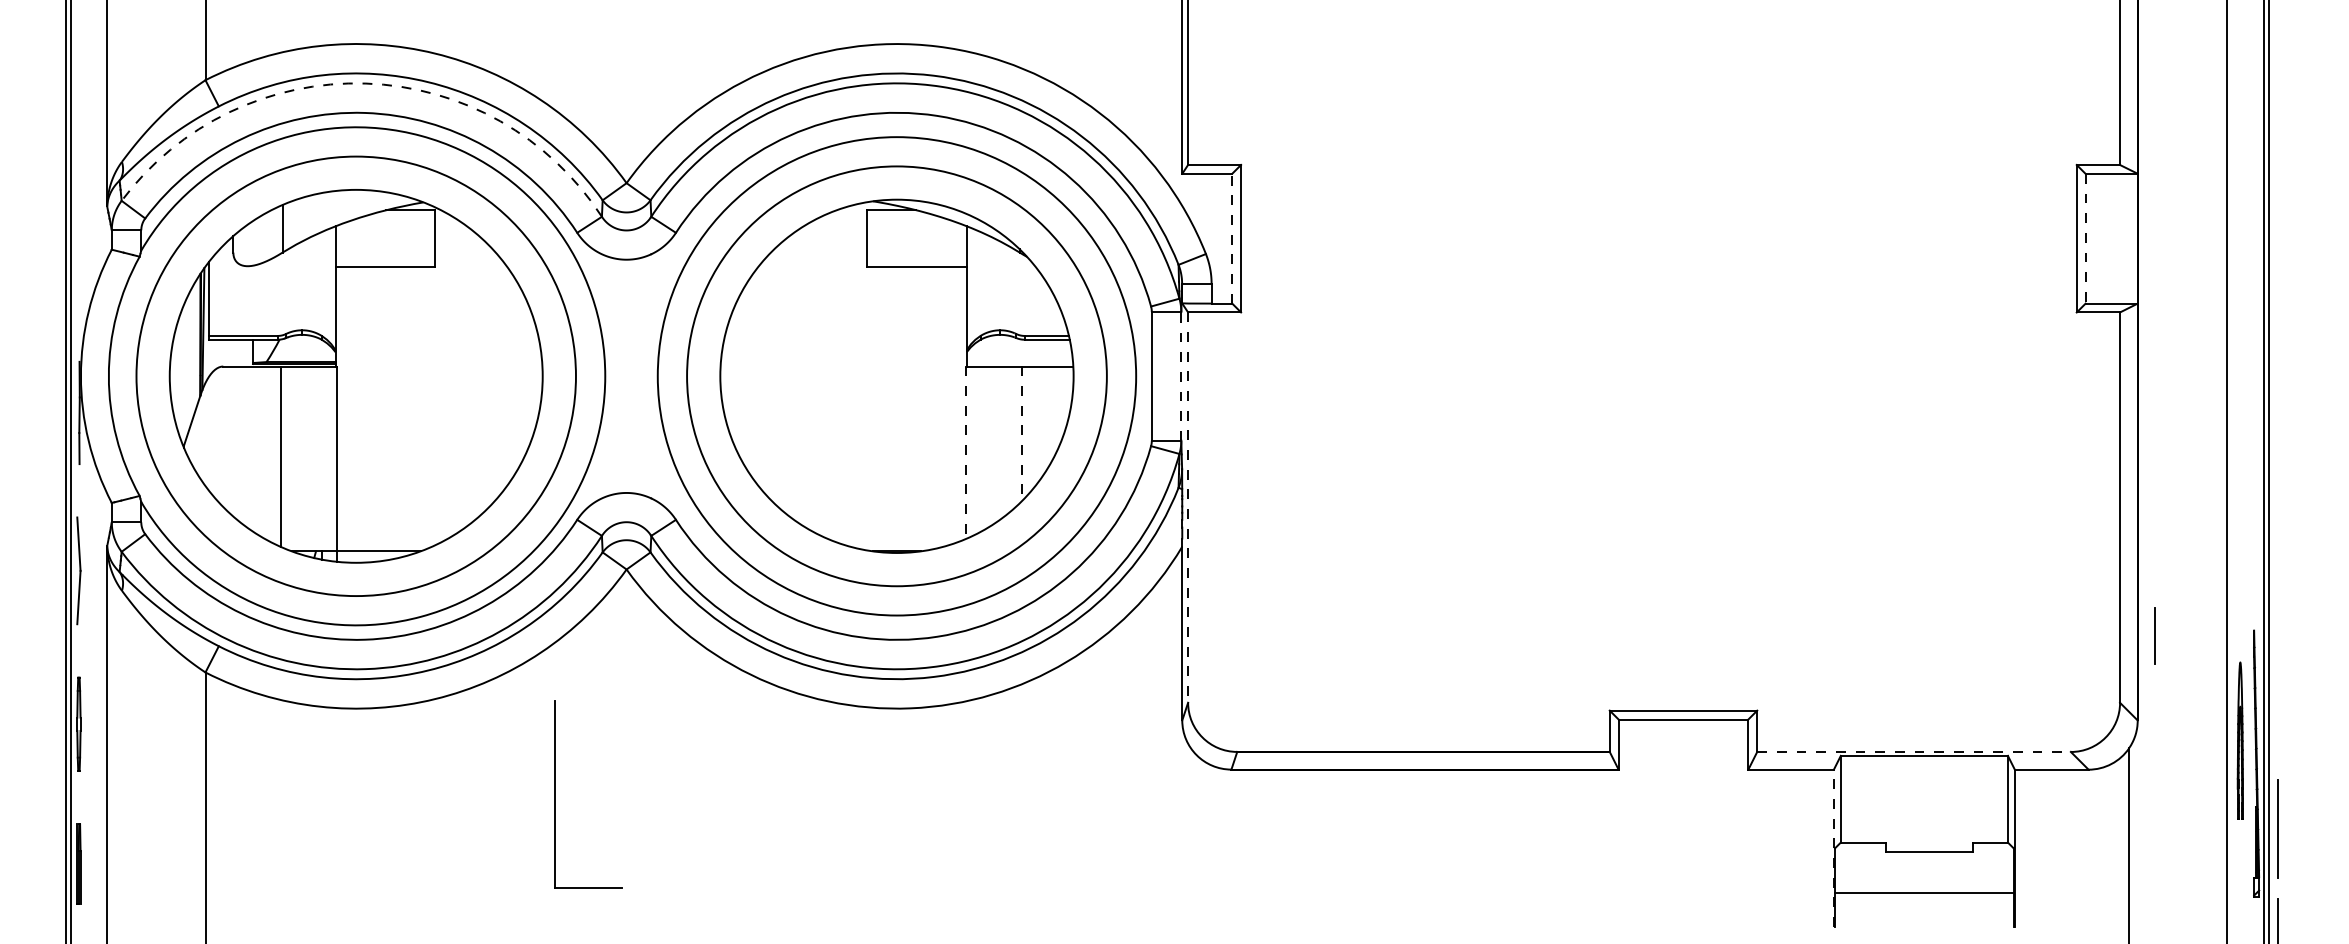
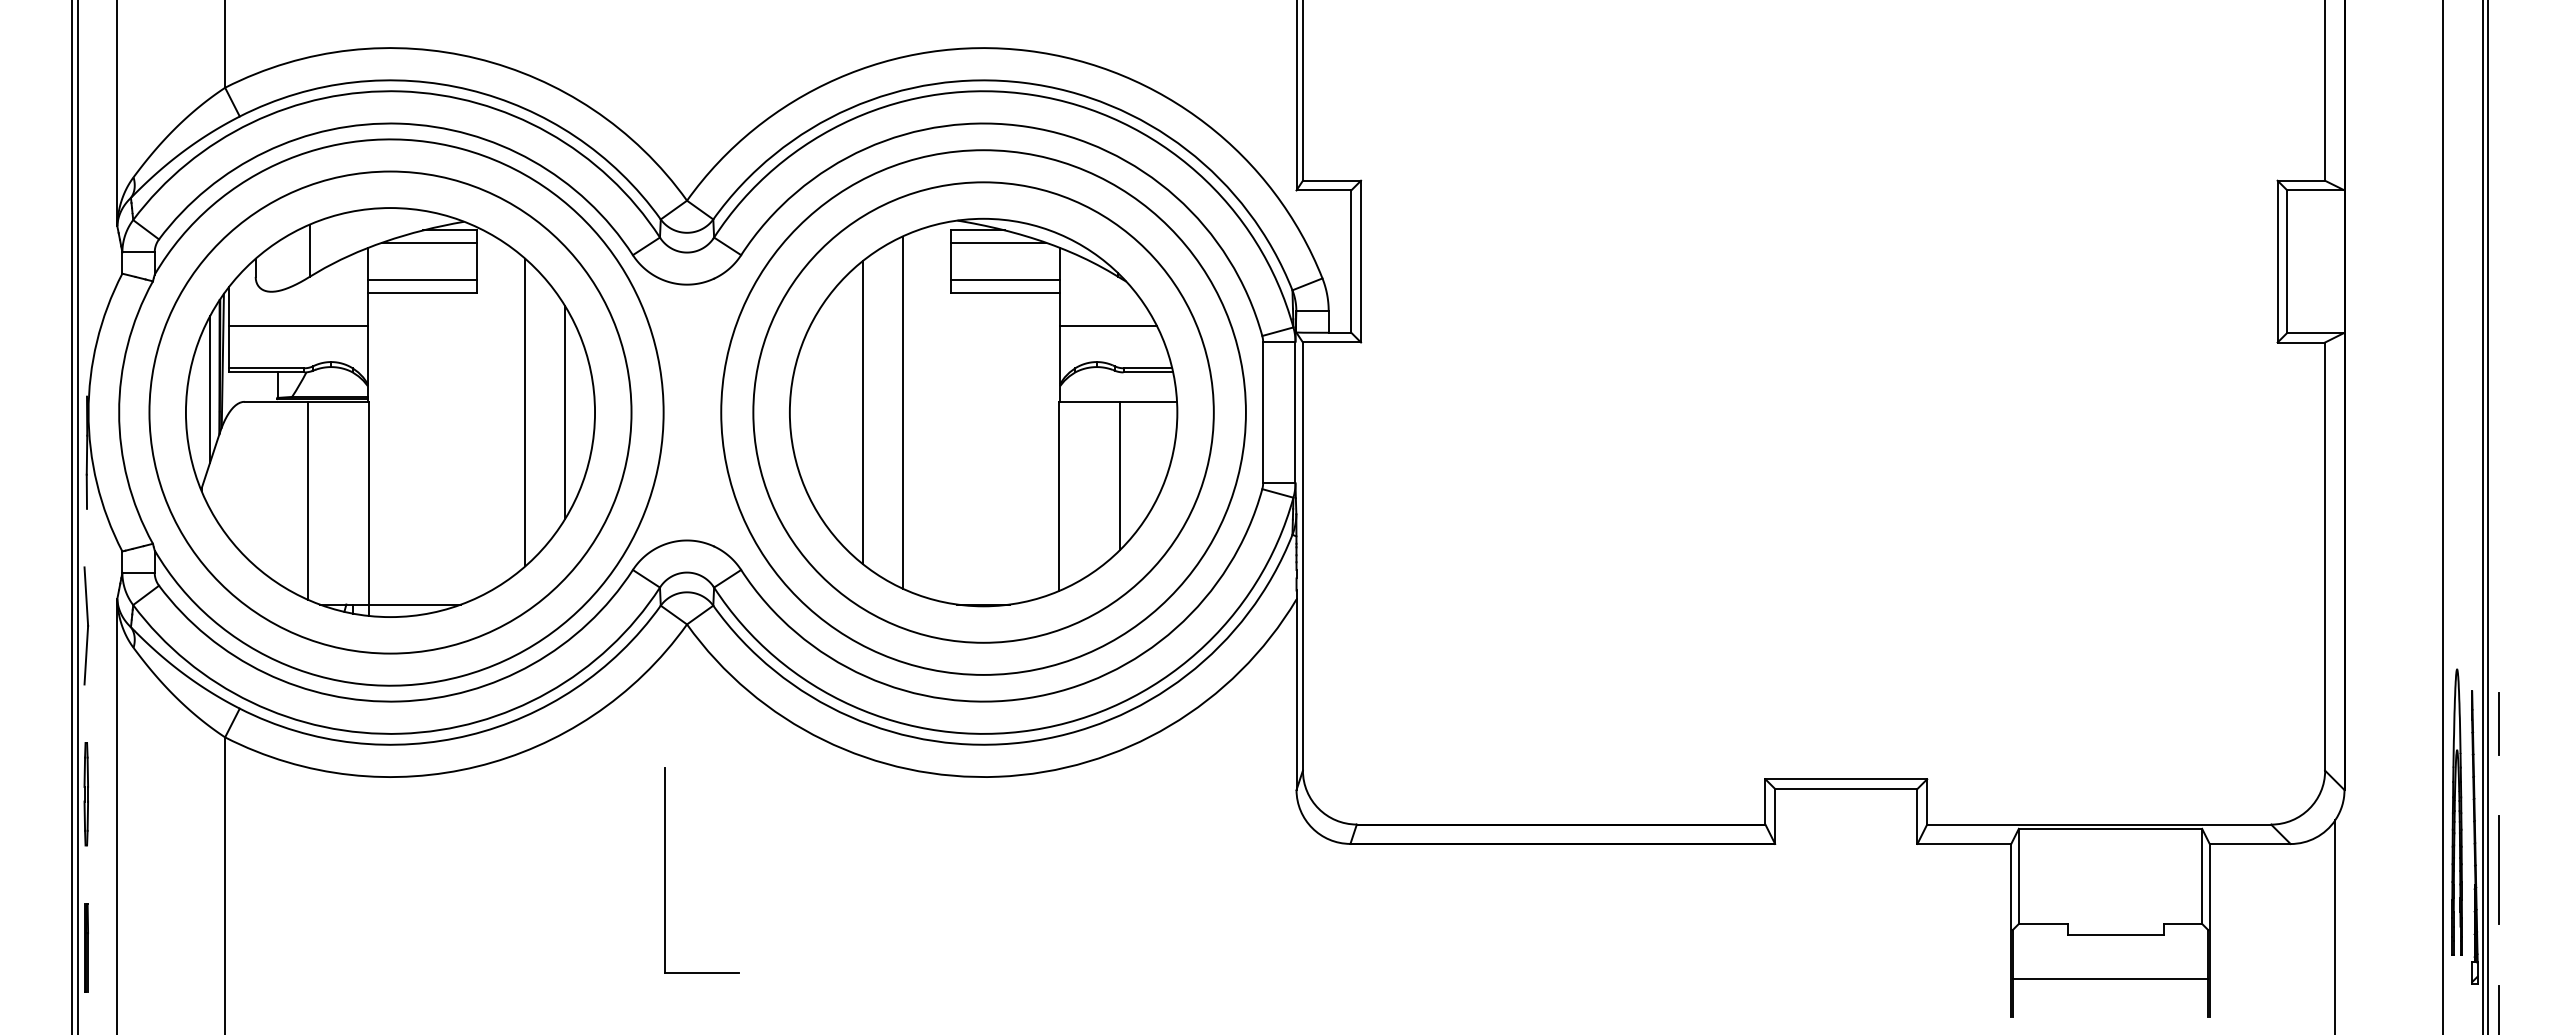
arc: (366, 83) -> (401, 91), dashed -> solid
line: (390, 221) -> (428, 242), added
line: (910, 221) -> (998, 242), added
line: (1232, 238) -> (1351, 261), dashed -> solid
line: (2085, 239) -> (2287, 262), dashed -> solid
line: (384, 255) -> (421, 280), added
line: (916, 255) -> (1005, 280), added
line: (271, 296) -> (297, 325), added
line: (1010, 296) -> (1108, 325), added
line: (192, 355) -> (210, 389), added
line: (479, 376) -> (525, 412), added
line: (514, 376) -> (564, 412), added
line: (787, 376) -> (863, 412), added
line: (823, 376) -> (902, 412), added
line: (1181, 376) -> (1295, 412), dashed -> solid
line: (1021, 434) -> (1120, 476), dashed -> solid
line: (966, 452) -> (1059, 496), dashed -> solid
line: (1187, 508) -> (1302, 557), dashed -> solid
line: (2155, 636) -> (2498, 723), moved
part: (2239, 740) -> (2456, 811), size x1.67
line: (1914, 751) -> (2099, 824), dashed -> solid
part: (554, 793) -> (665, 870), moved
line: (2278, 828) -> (2498, 869), moved
line: (1834, 847) -> (2011, 929), dashed -> solid

